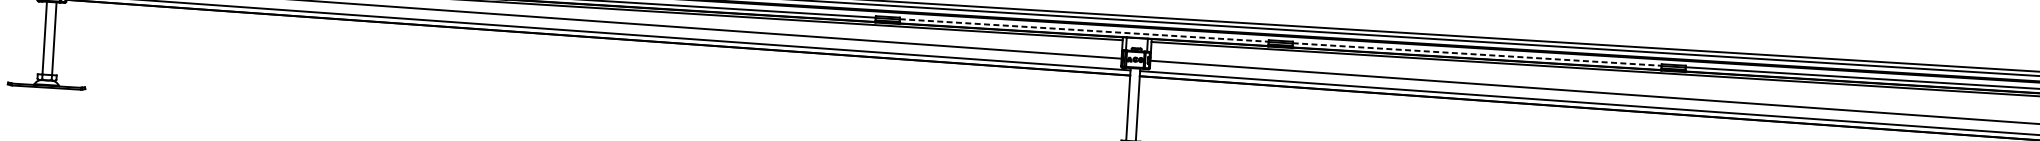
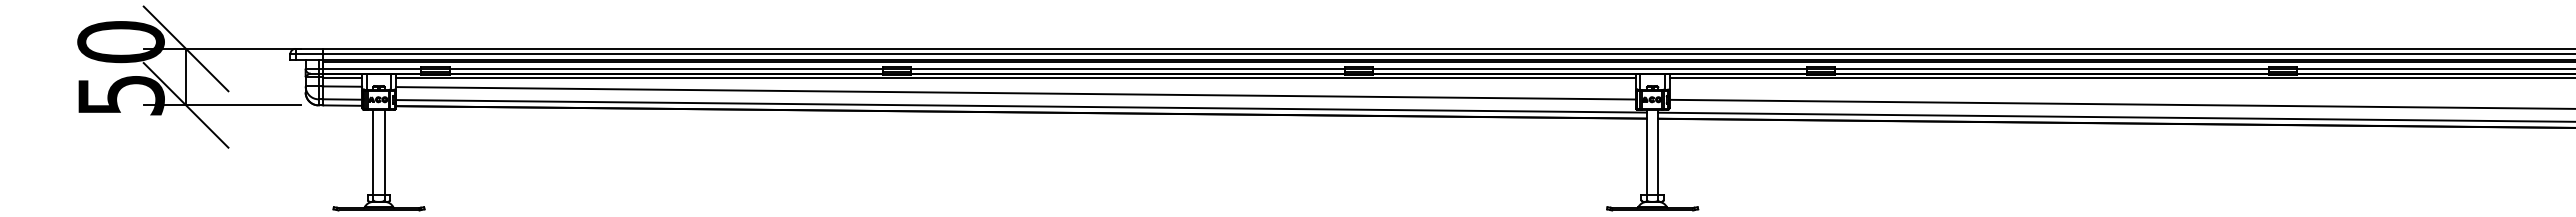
line: (1083, 30) -> (1589, 69), dashed -> solid
line: (1476, 54) -> (2051, 69), dashed -> solid

